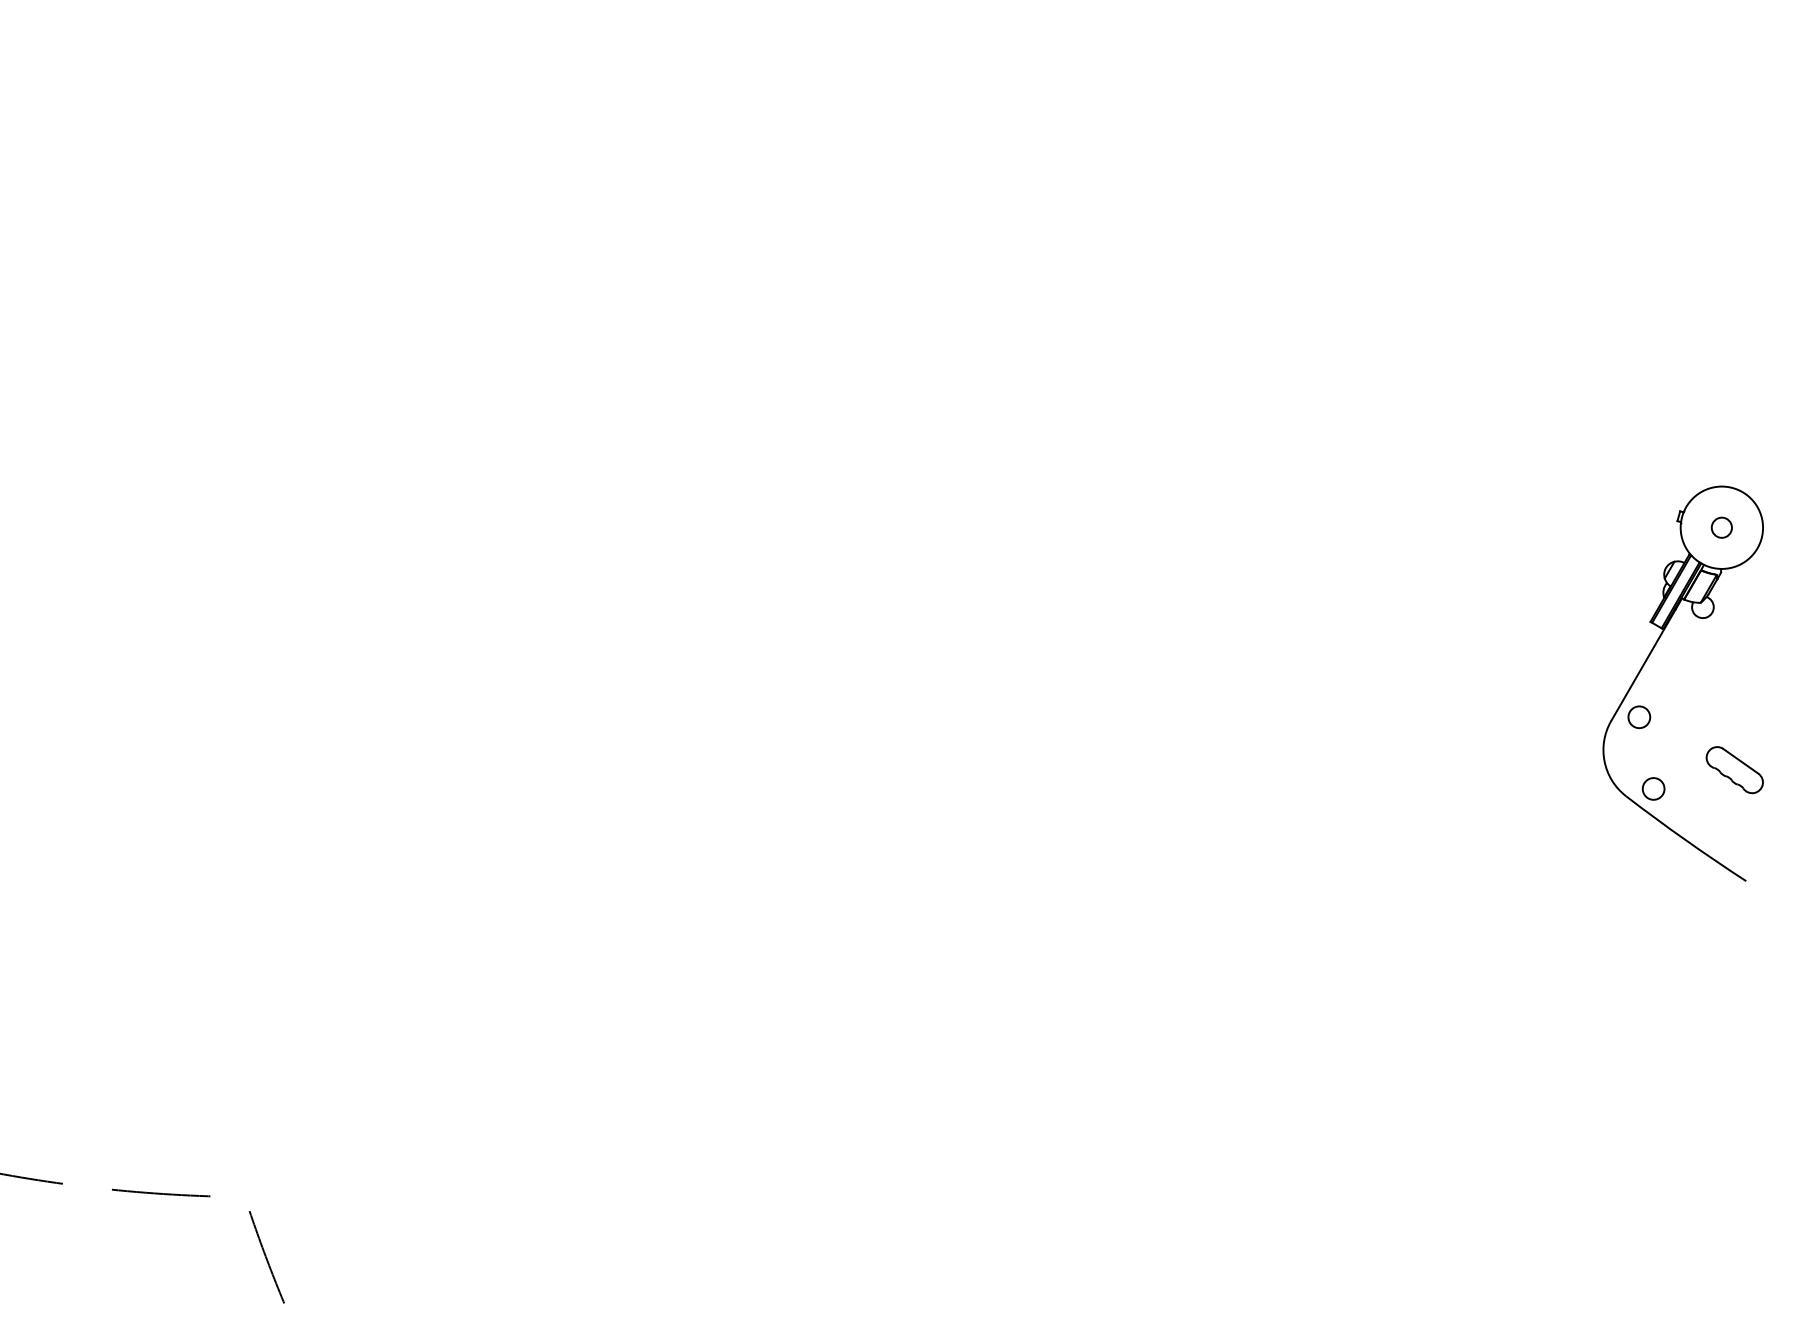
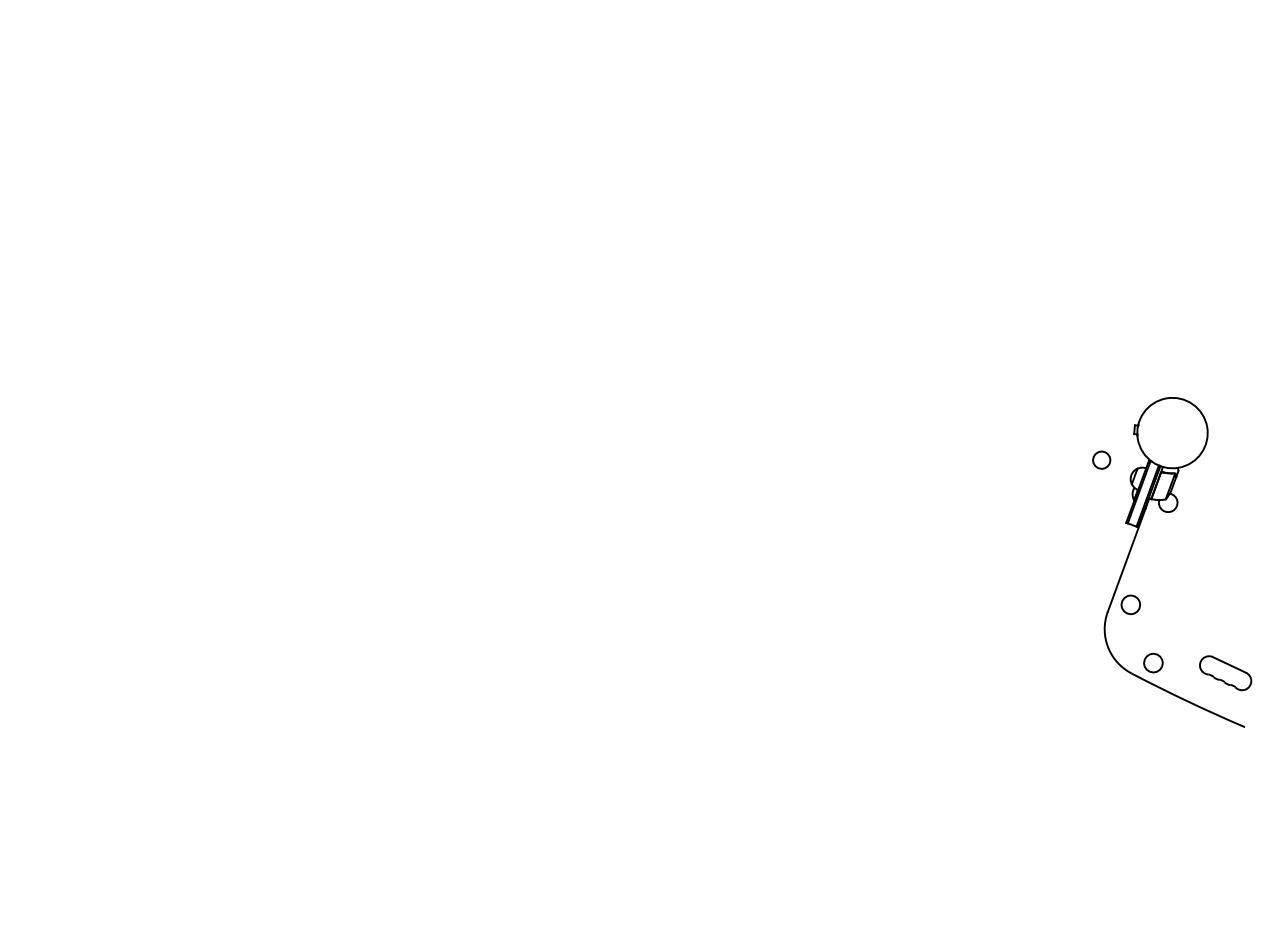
circle: (1721, 527) -> (1101, 460), moved
part: (1734, 770) -> (1225, 673), moved

